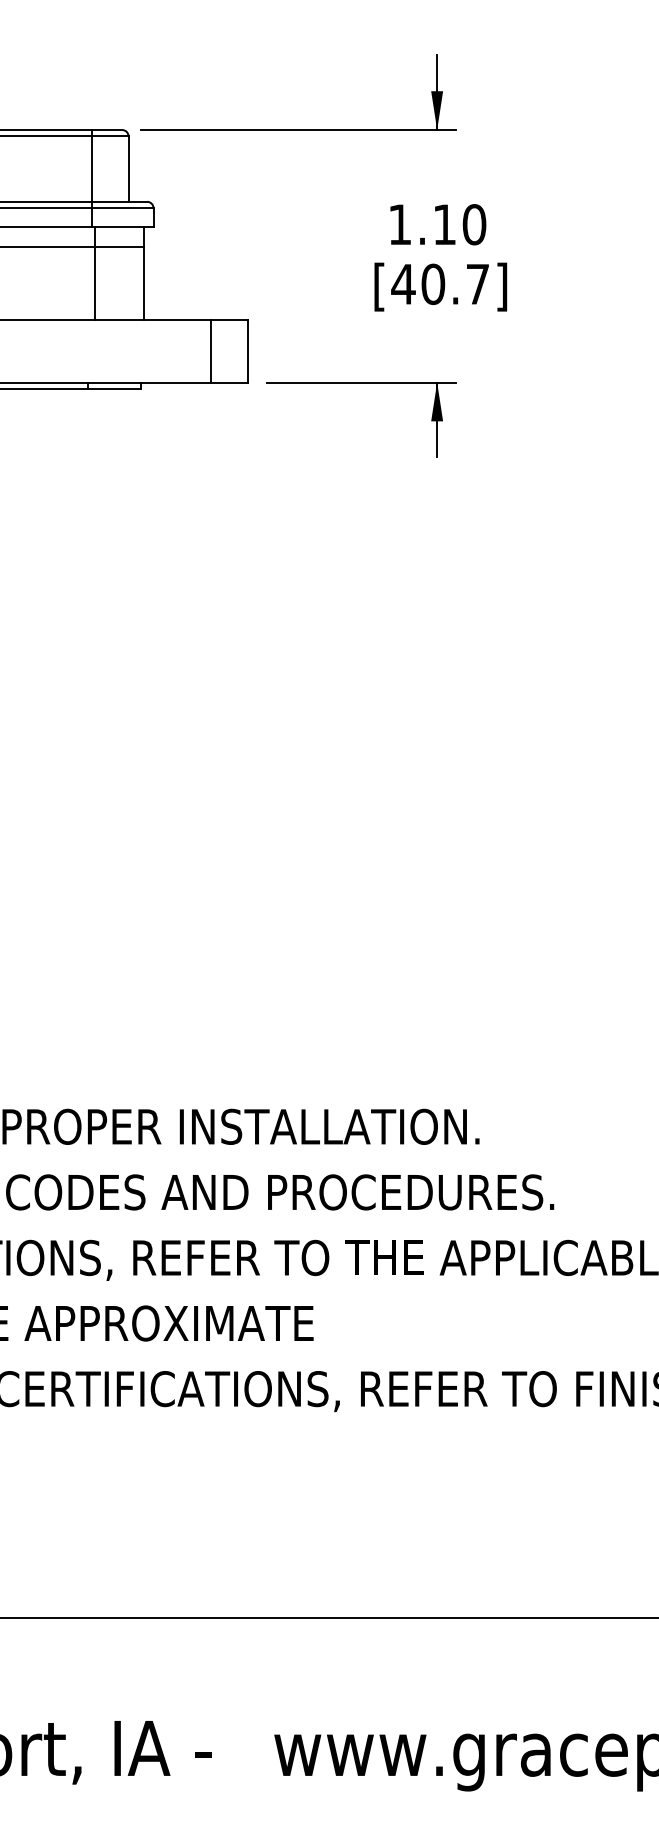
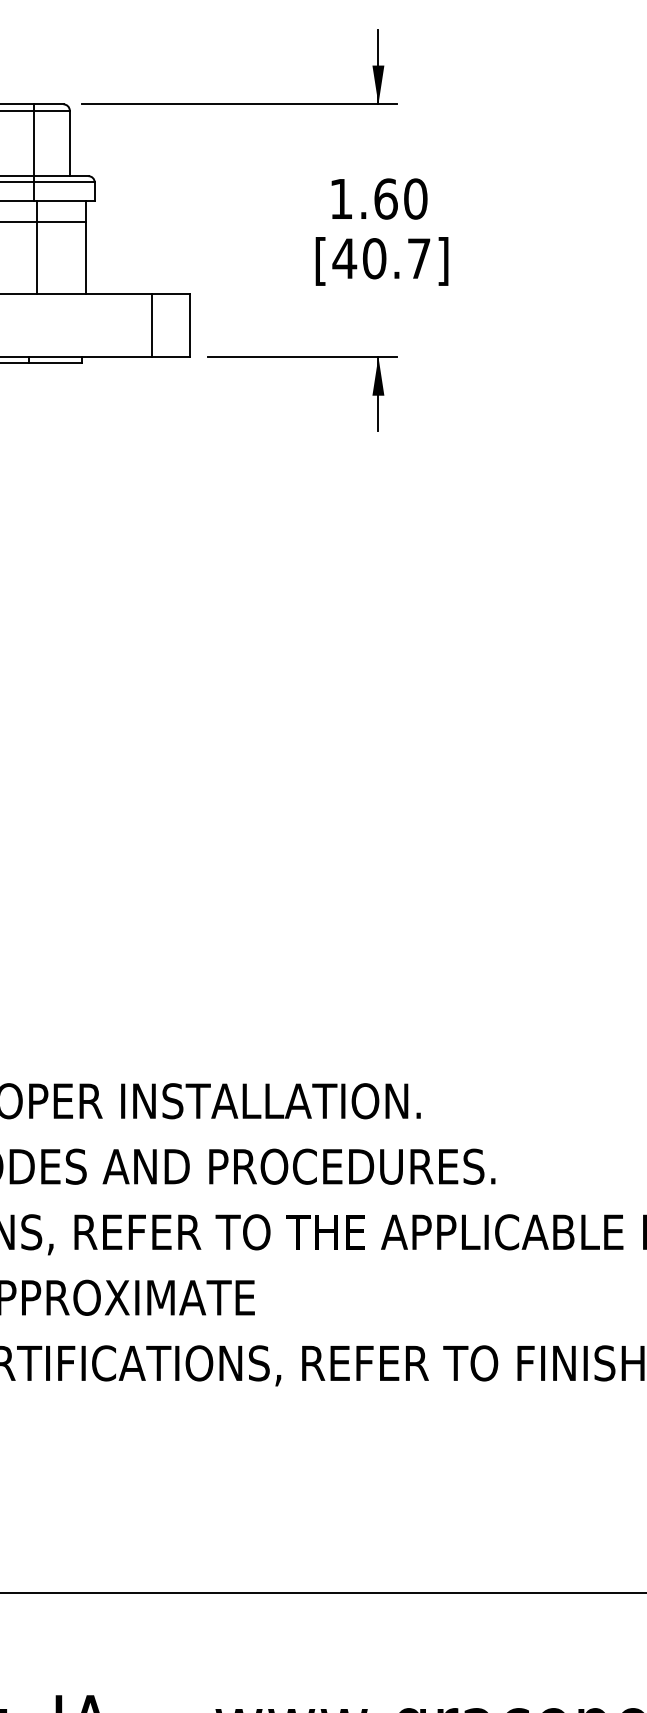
text: (444, 224) -> (385, 198), 1.10 -> 1.60

